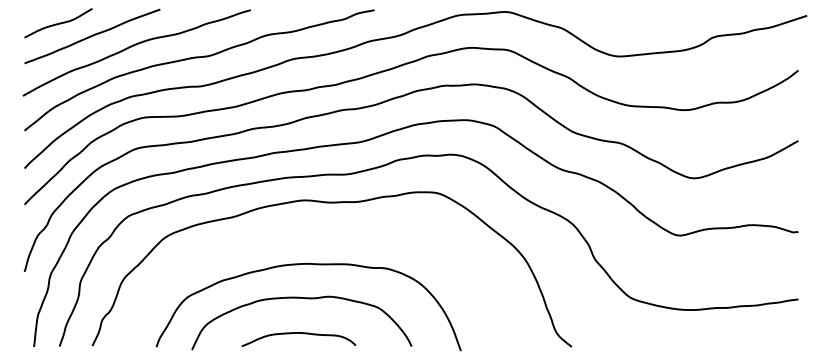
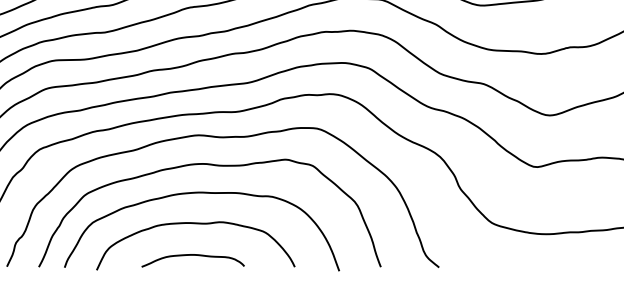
curve: (321, 234) -> (213, 166), added

